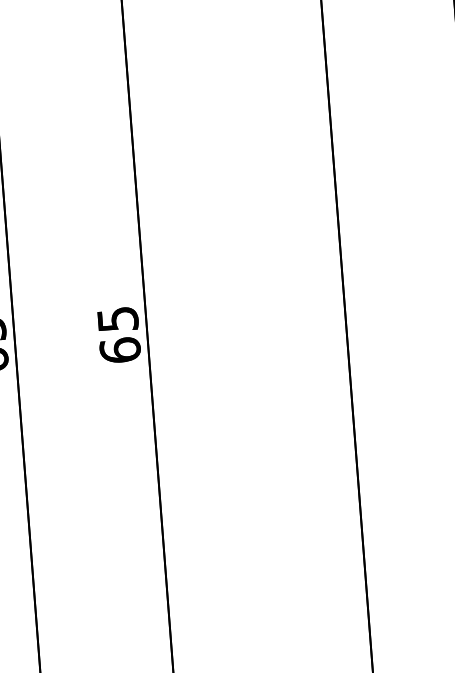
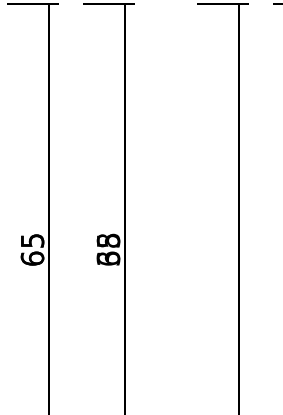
text: (119, 334) -> (108, 249), 65 -> 38

